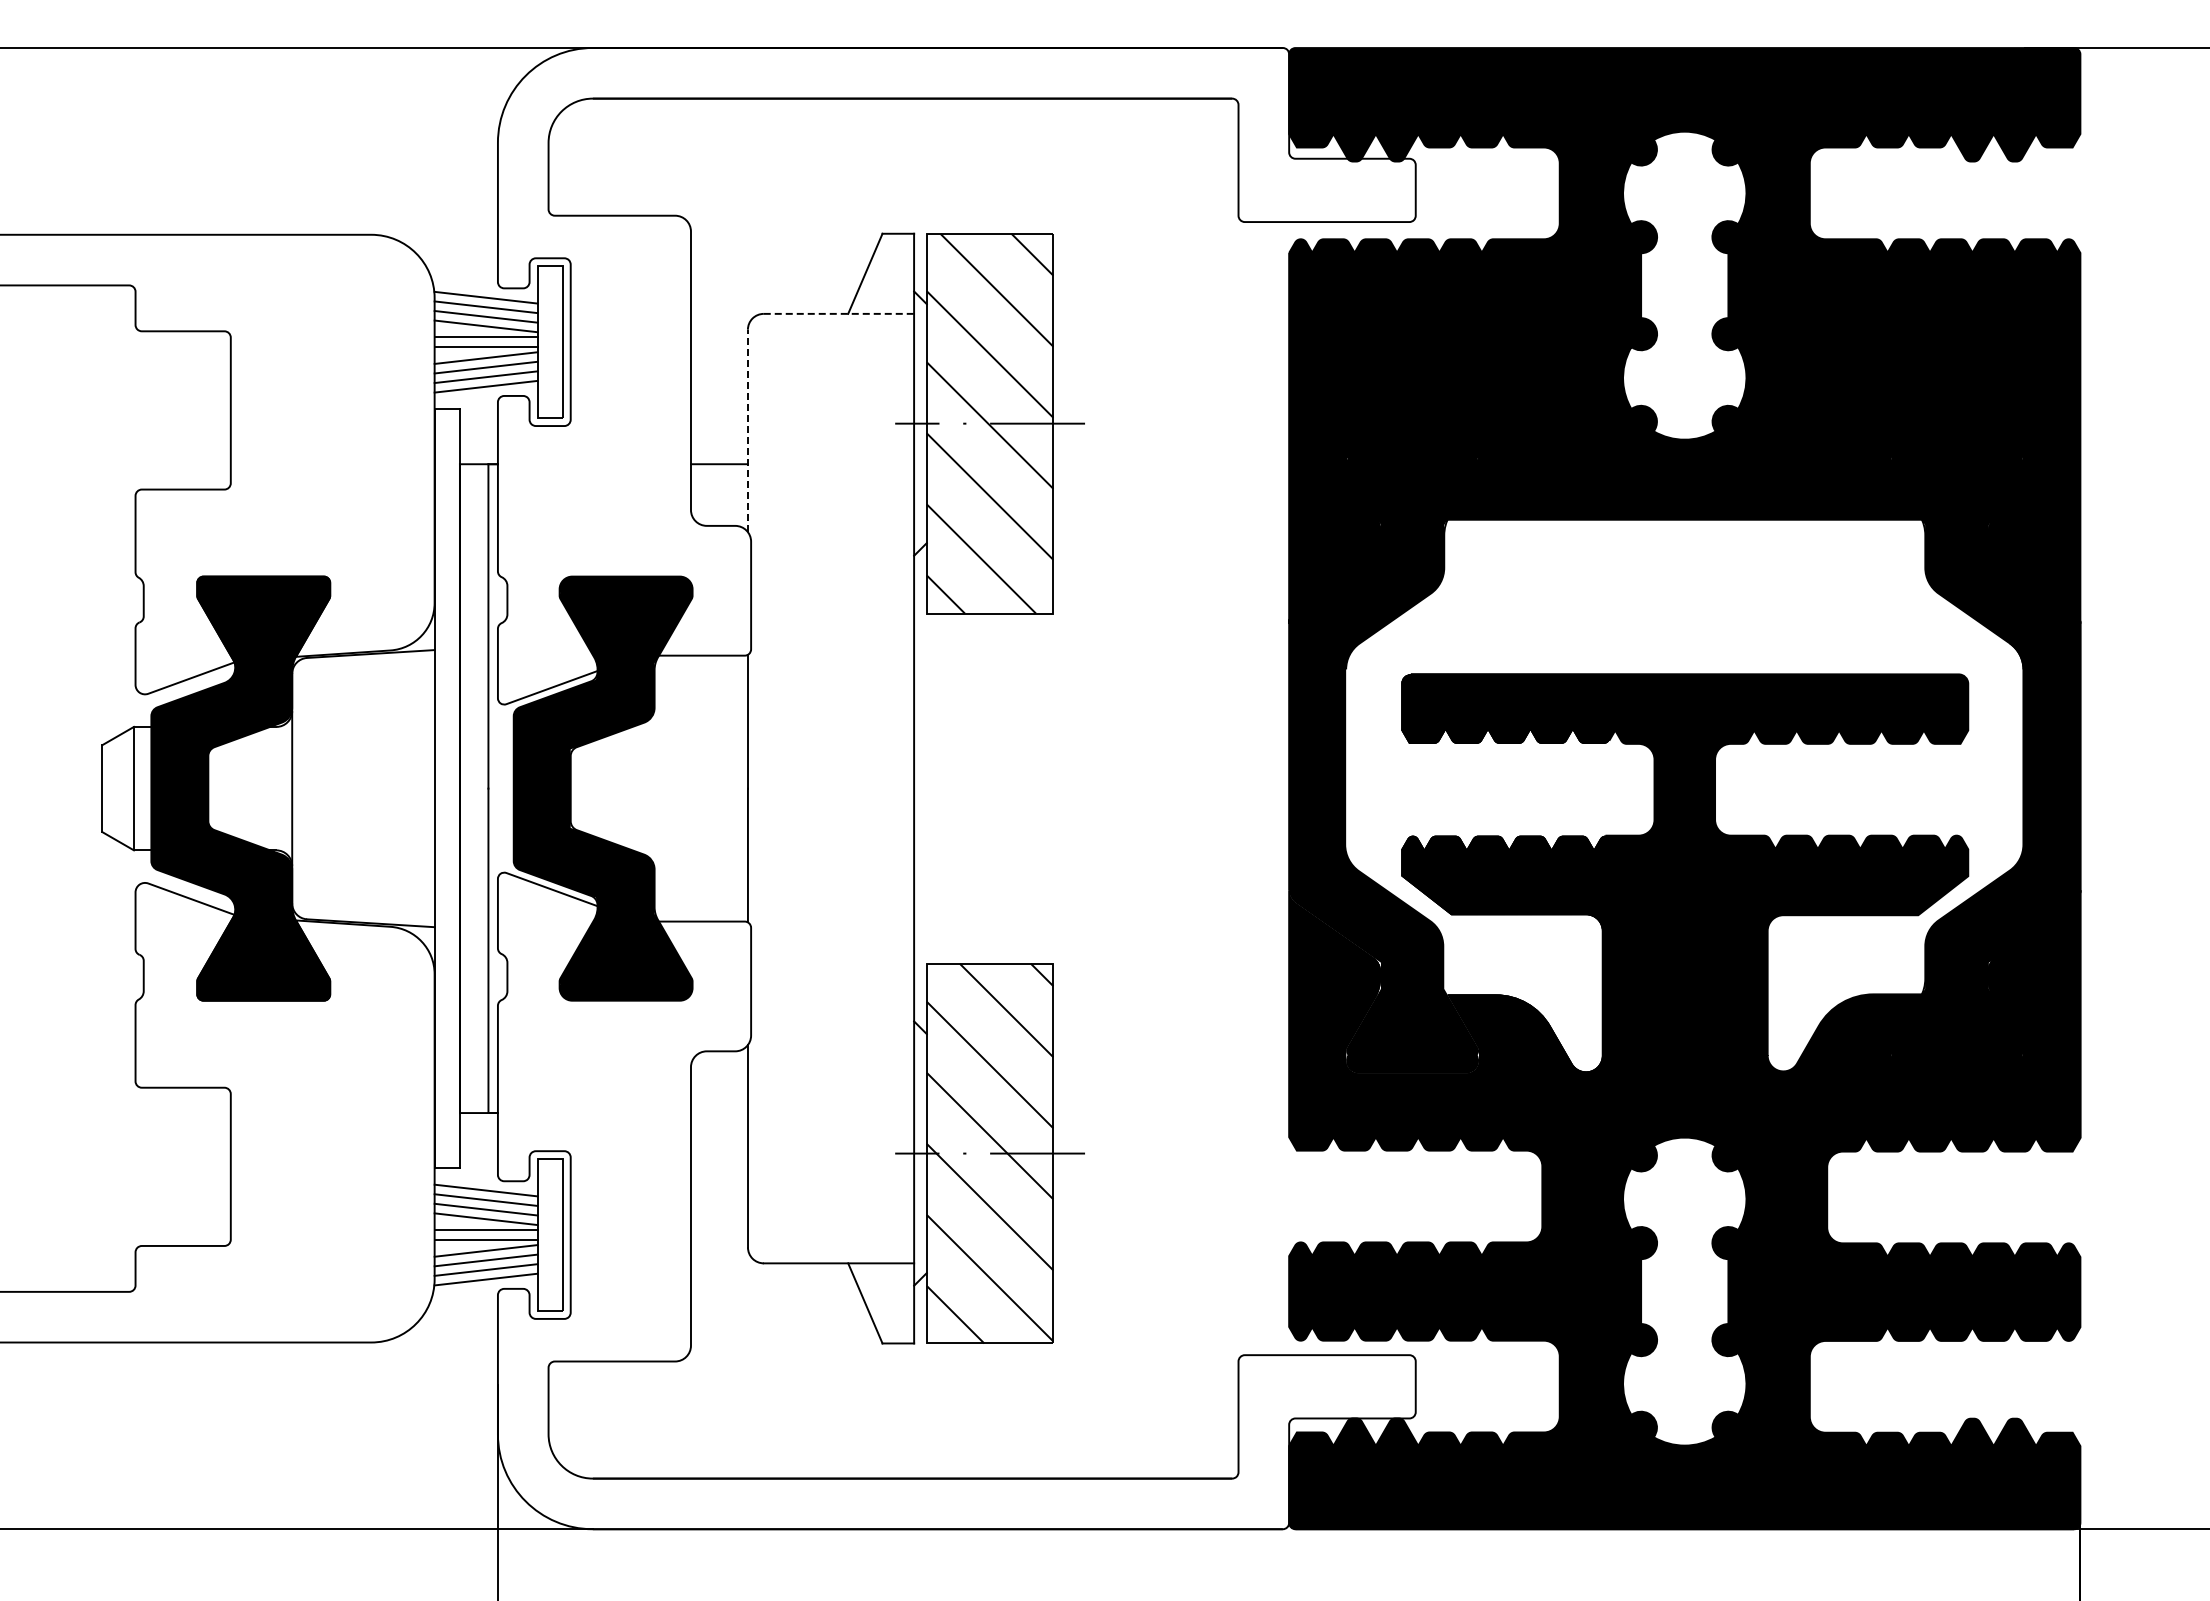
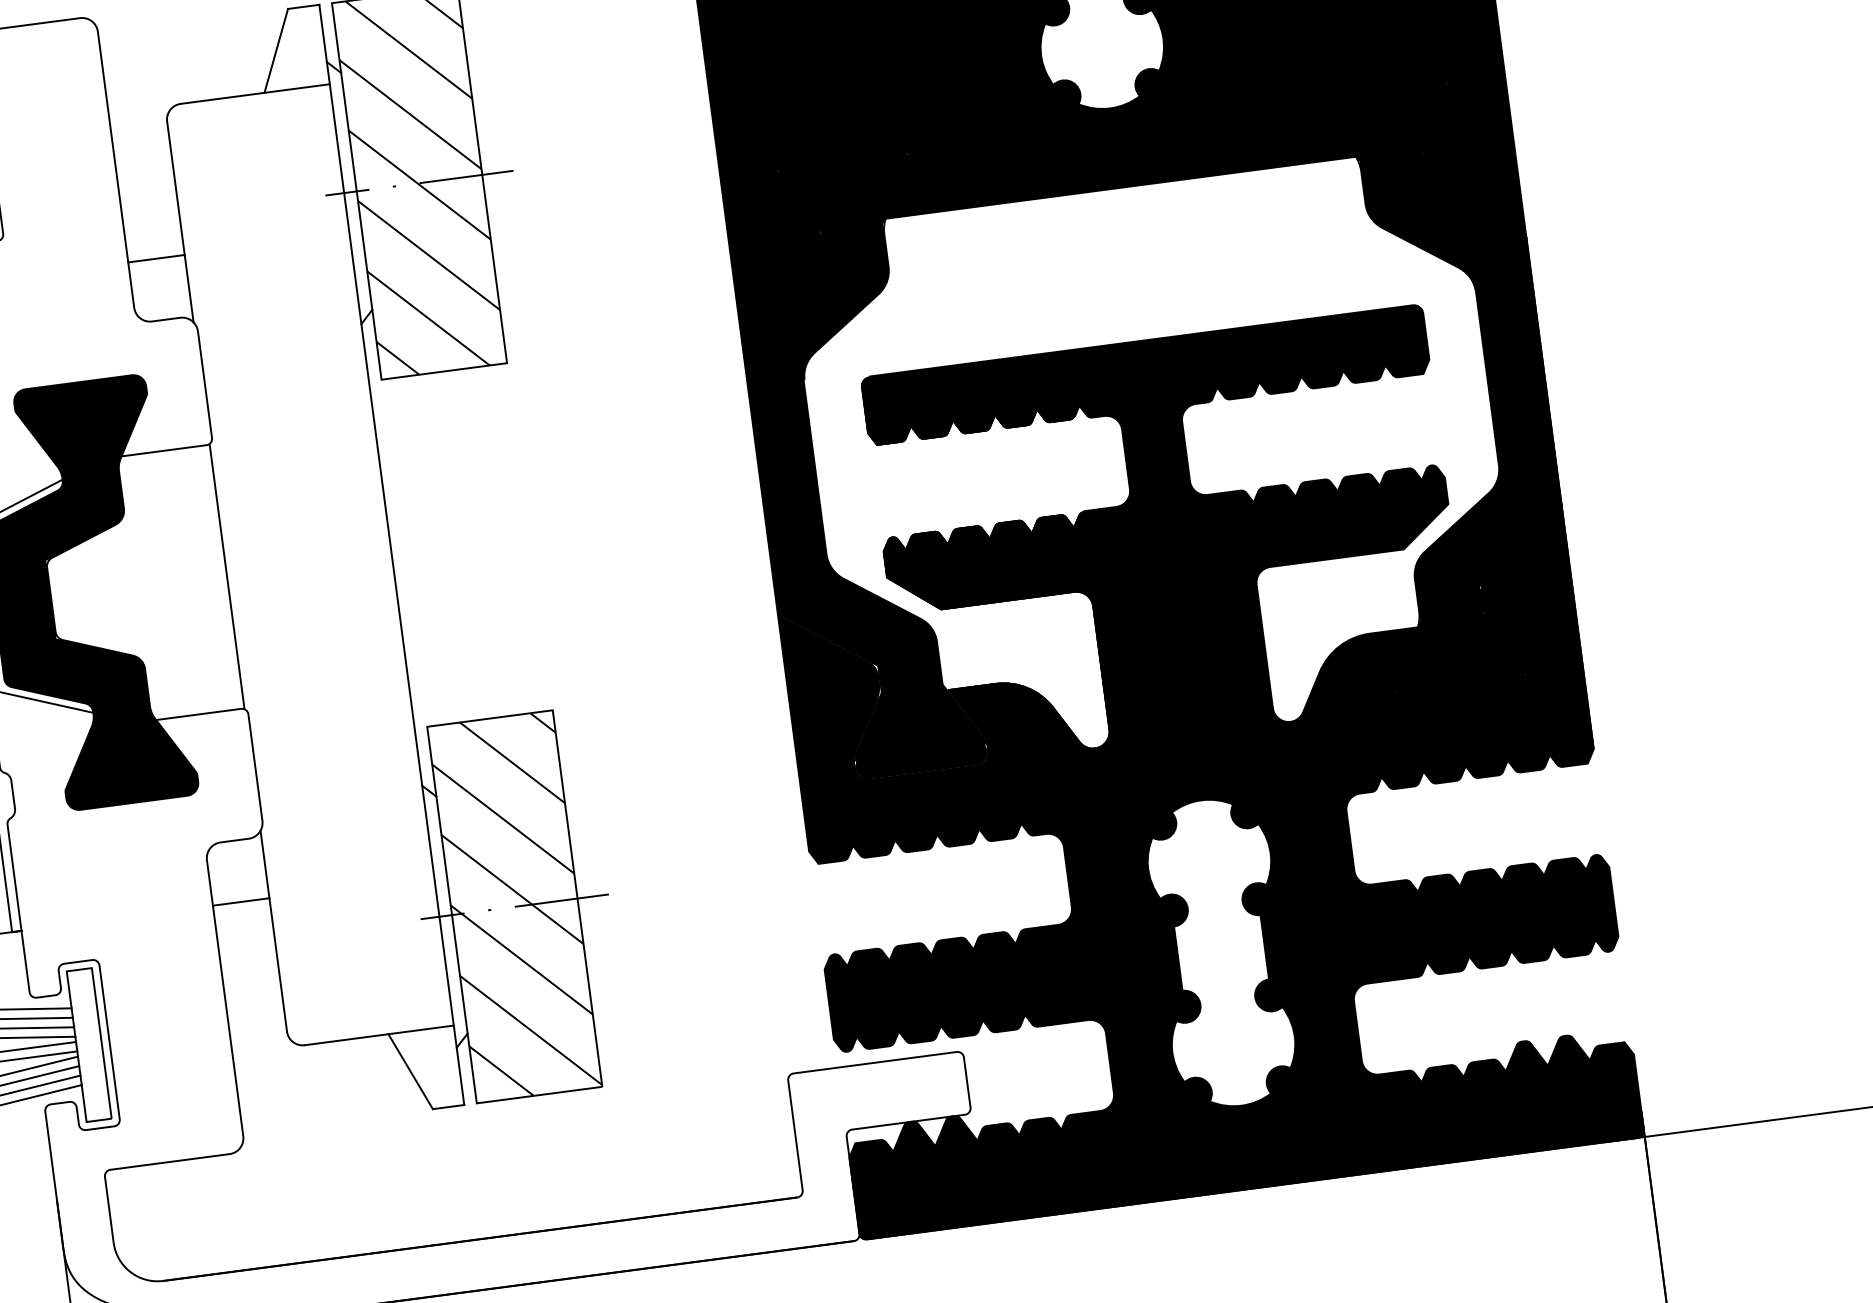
line: (839, 313) -> (255, 93), dashed -> solid
line: (747, 430) -> (179, 221), dashed -> solid
line: (718, 1113) -> (240, 902), added

